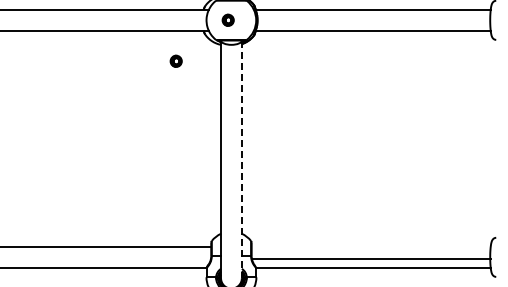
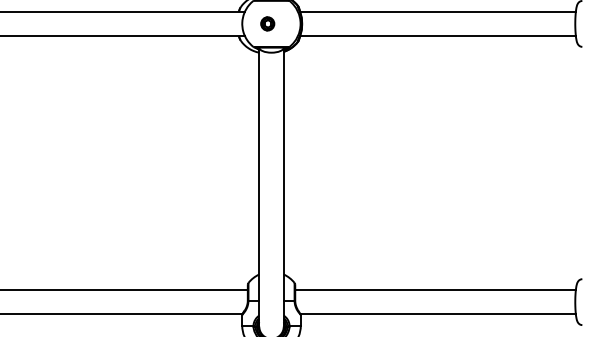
part: (175, 60) -> (205, 71), removed
line: (241, 159) -> (283, 187), dashed -> solid
line: (370, 258) -> (434, 289), moved

